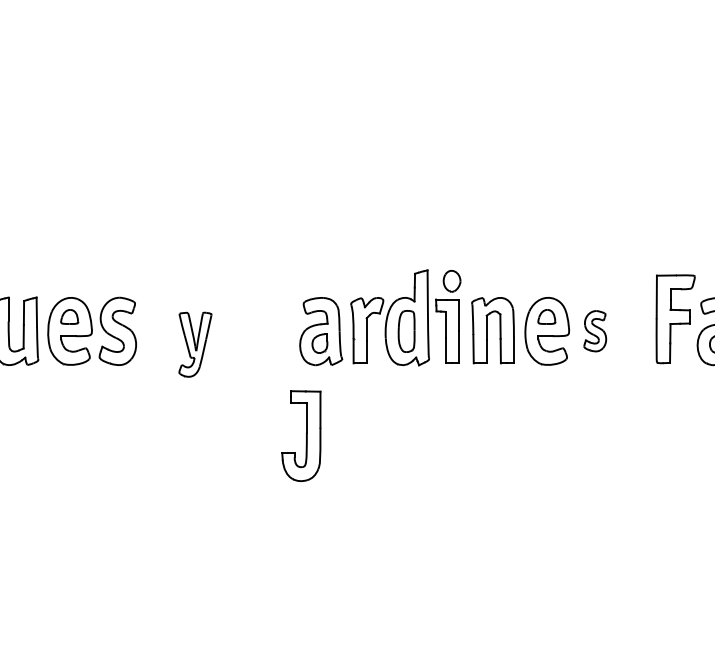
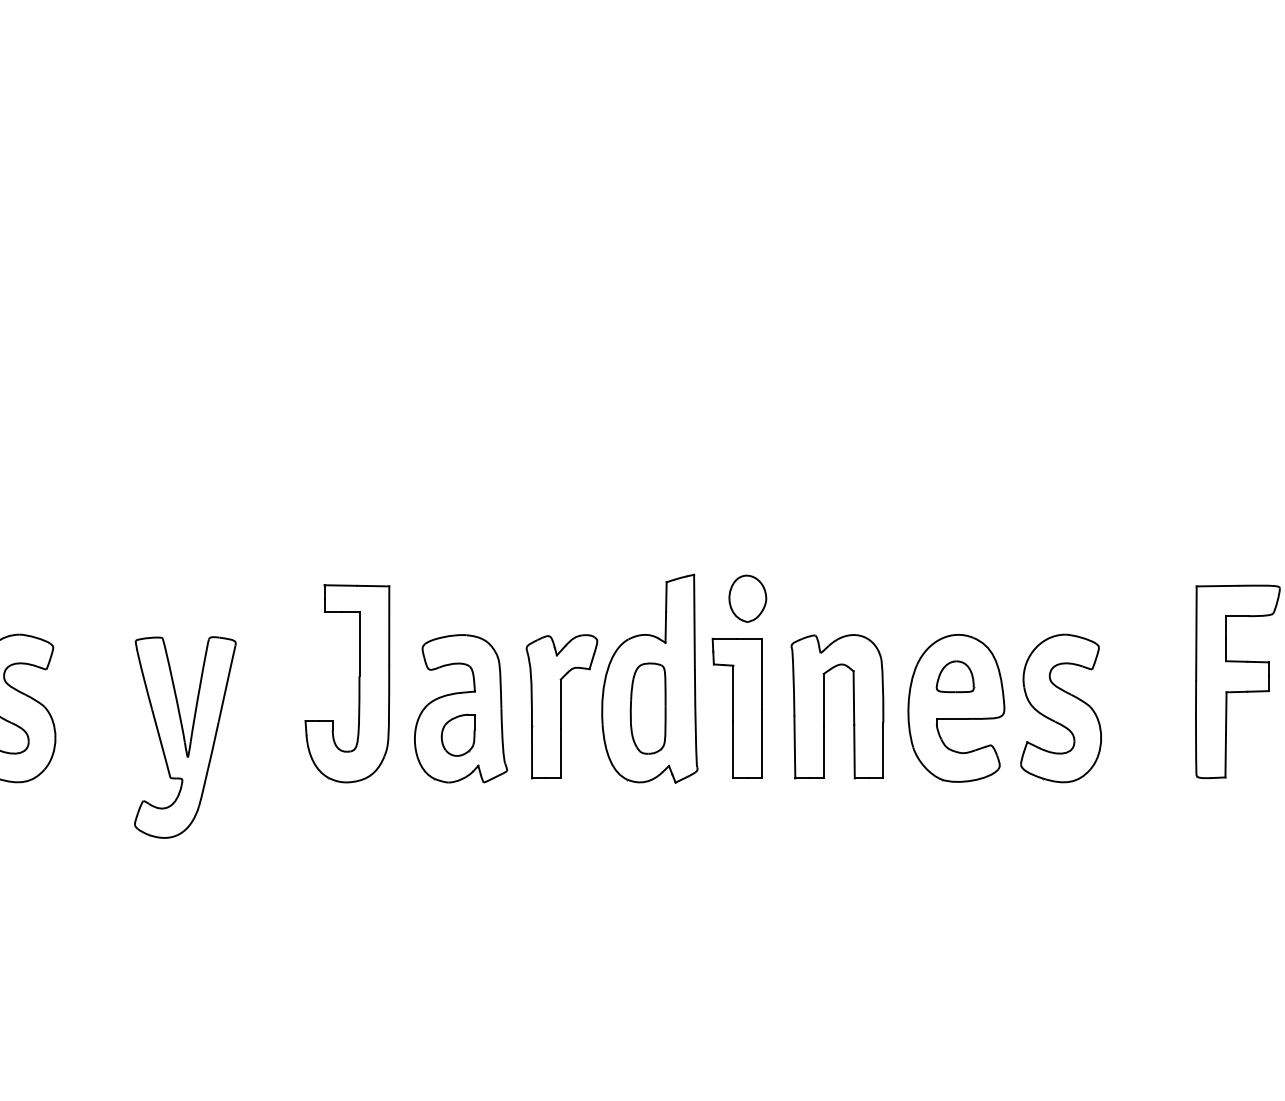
part: (595, 330) -> (1062, 706), size x1.67
part: (195, 344) -> (185, 737), size x1.43
part: (301, 436) -> (347, 684), moved

